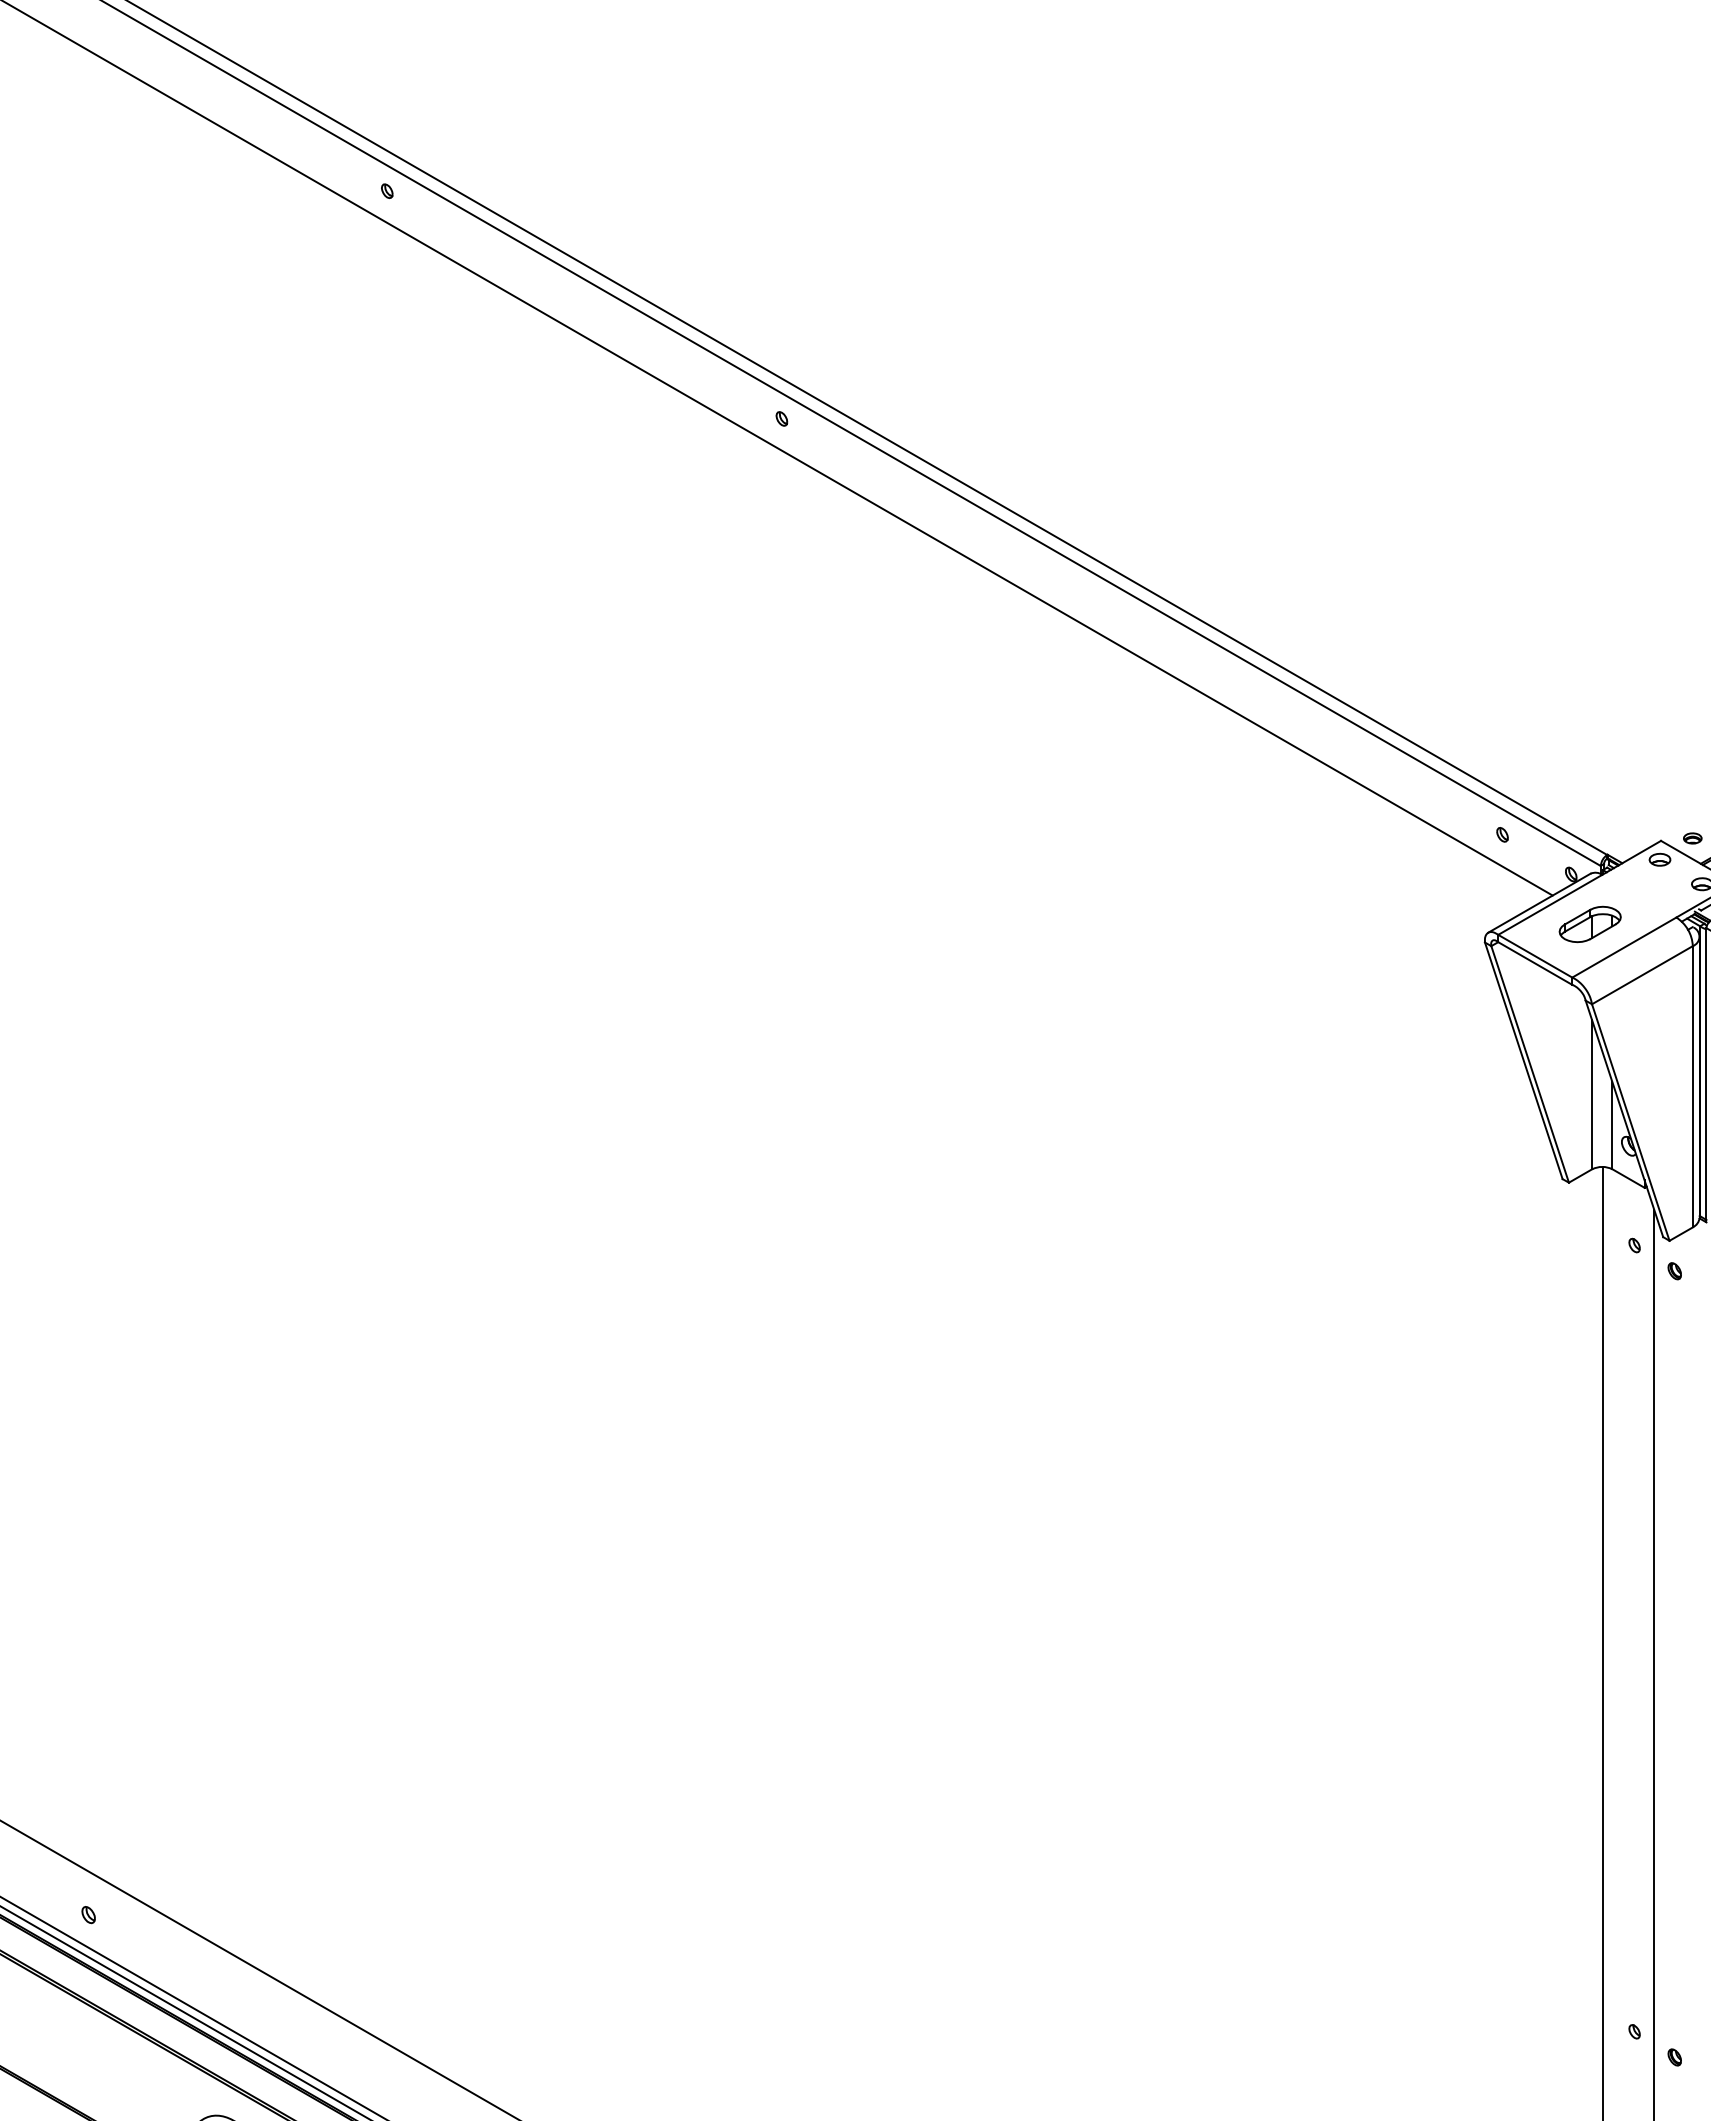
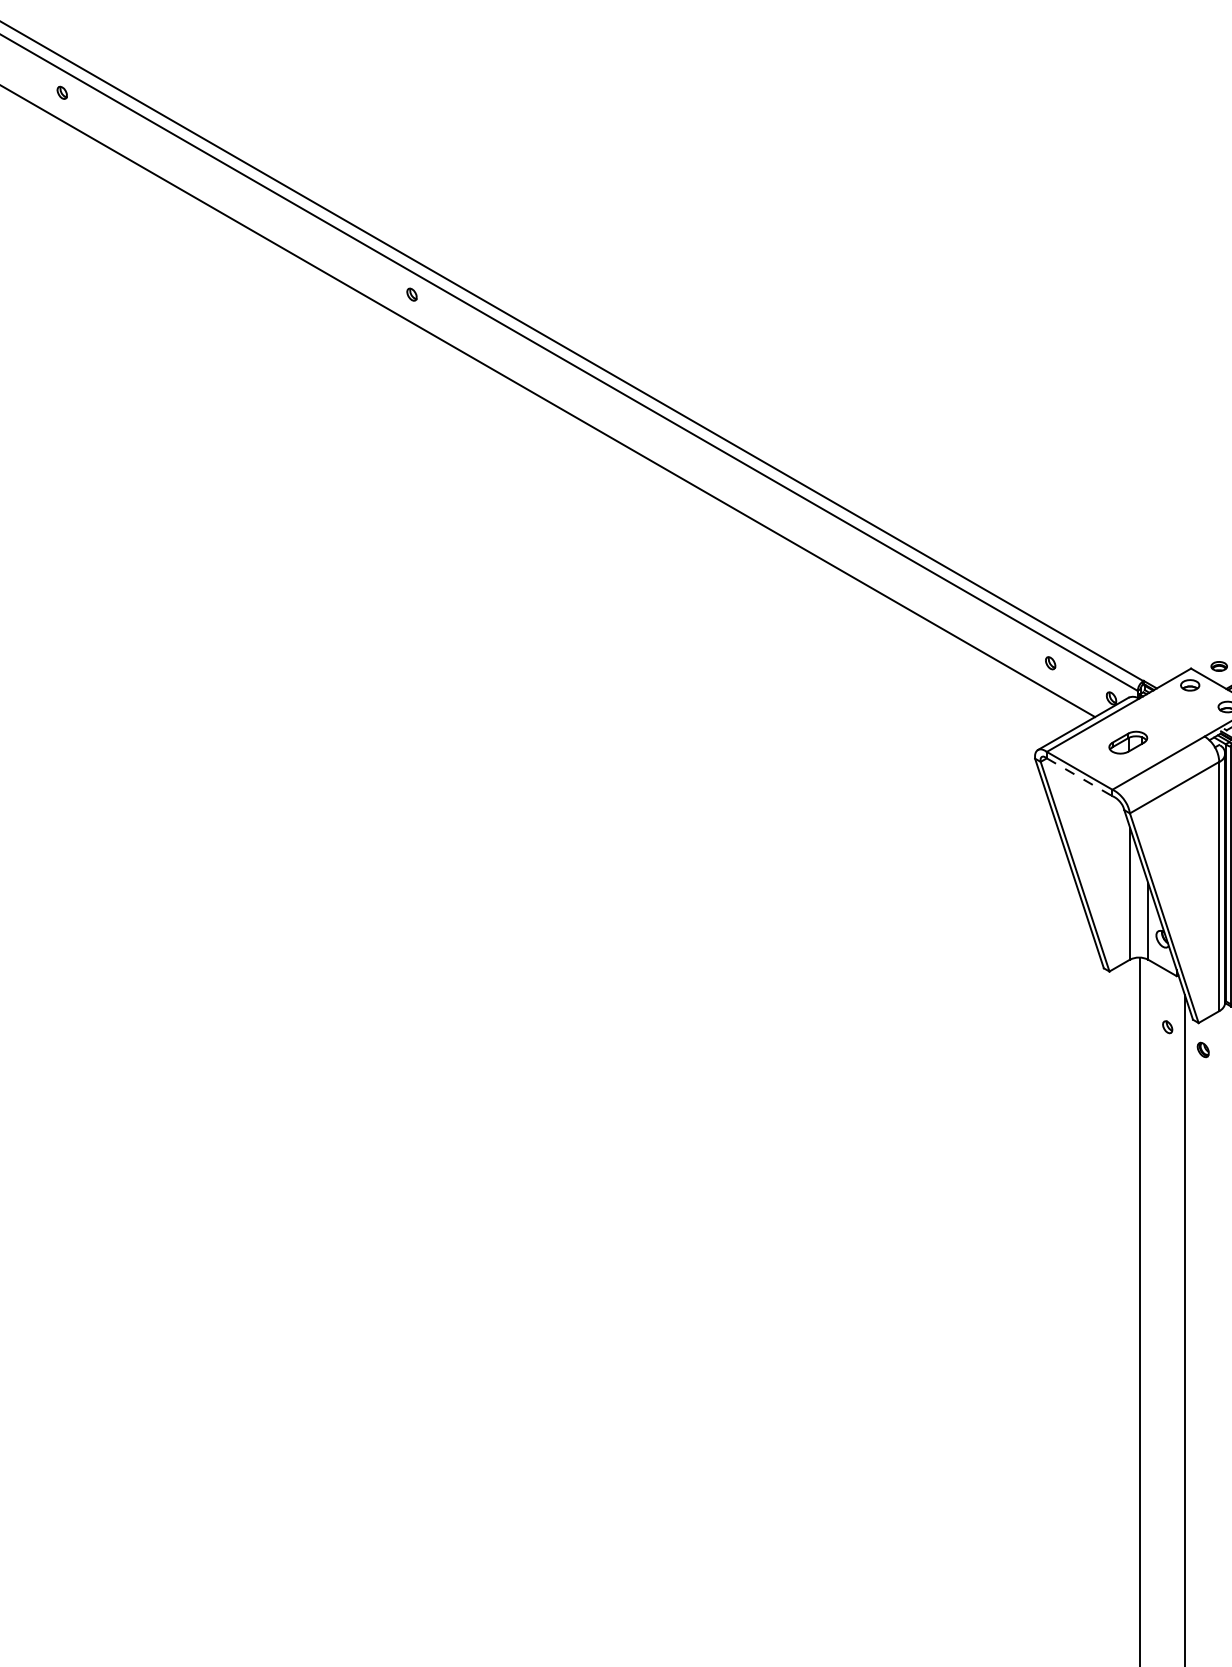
part: (1589, 924) -> (1127, 742), size x0.7
line: (1535, 963) -> (1079, 777), solid -> dashed

